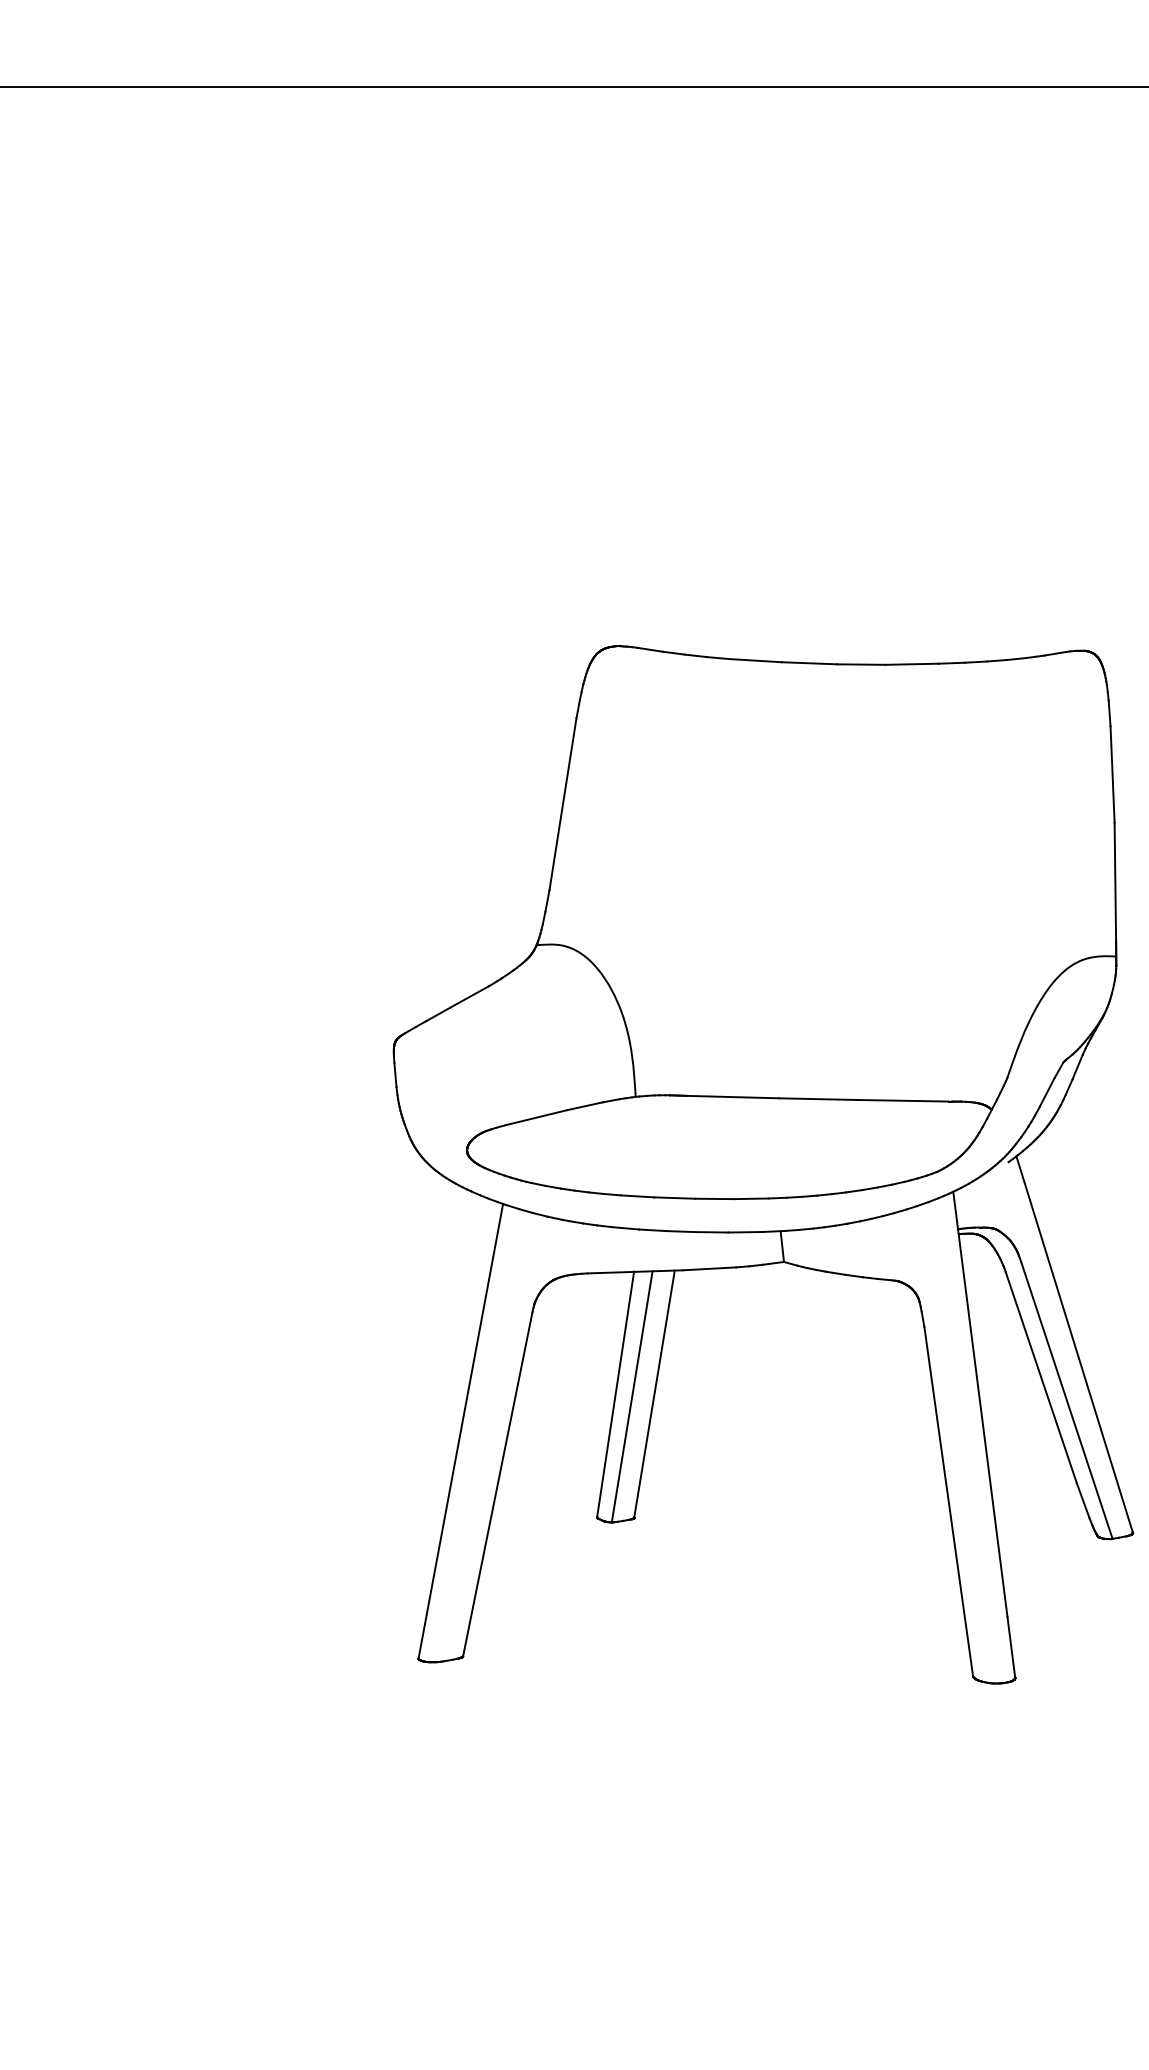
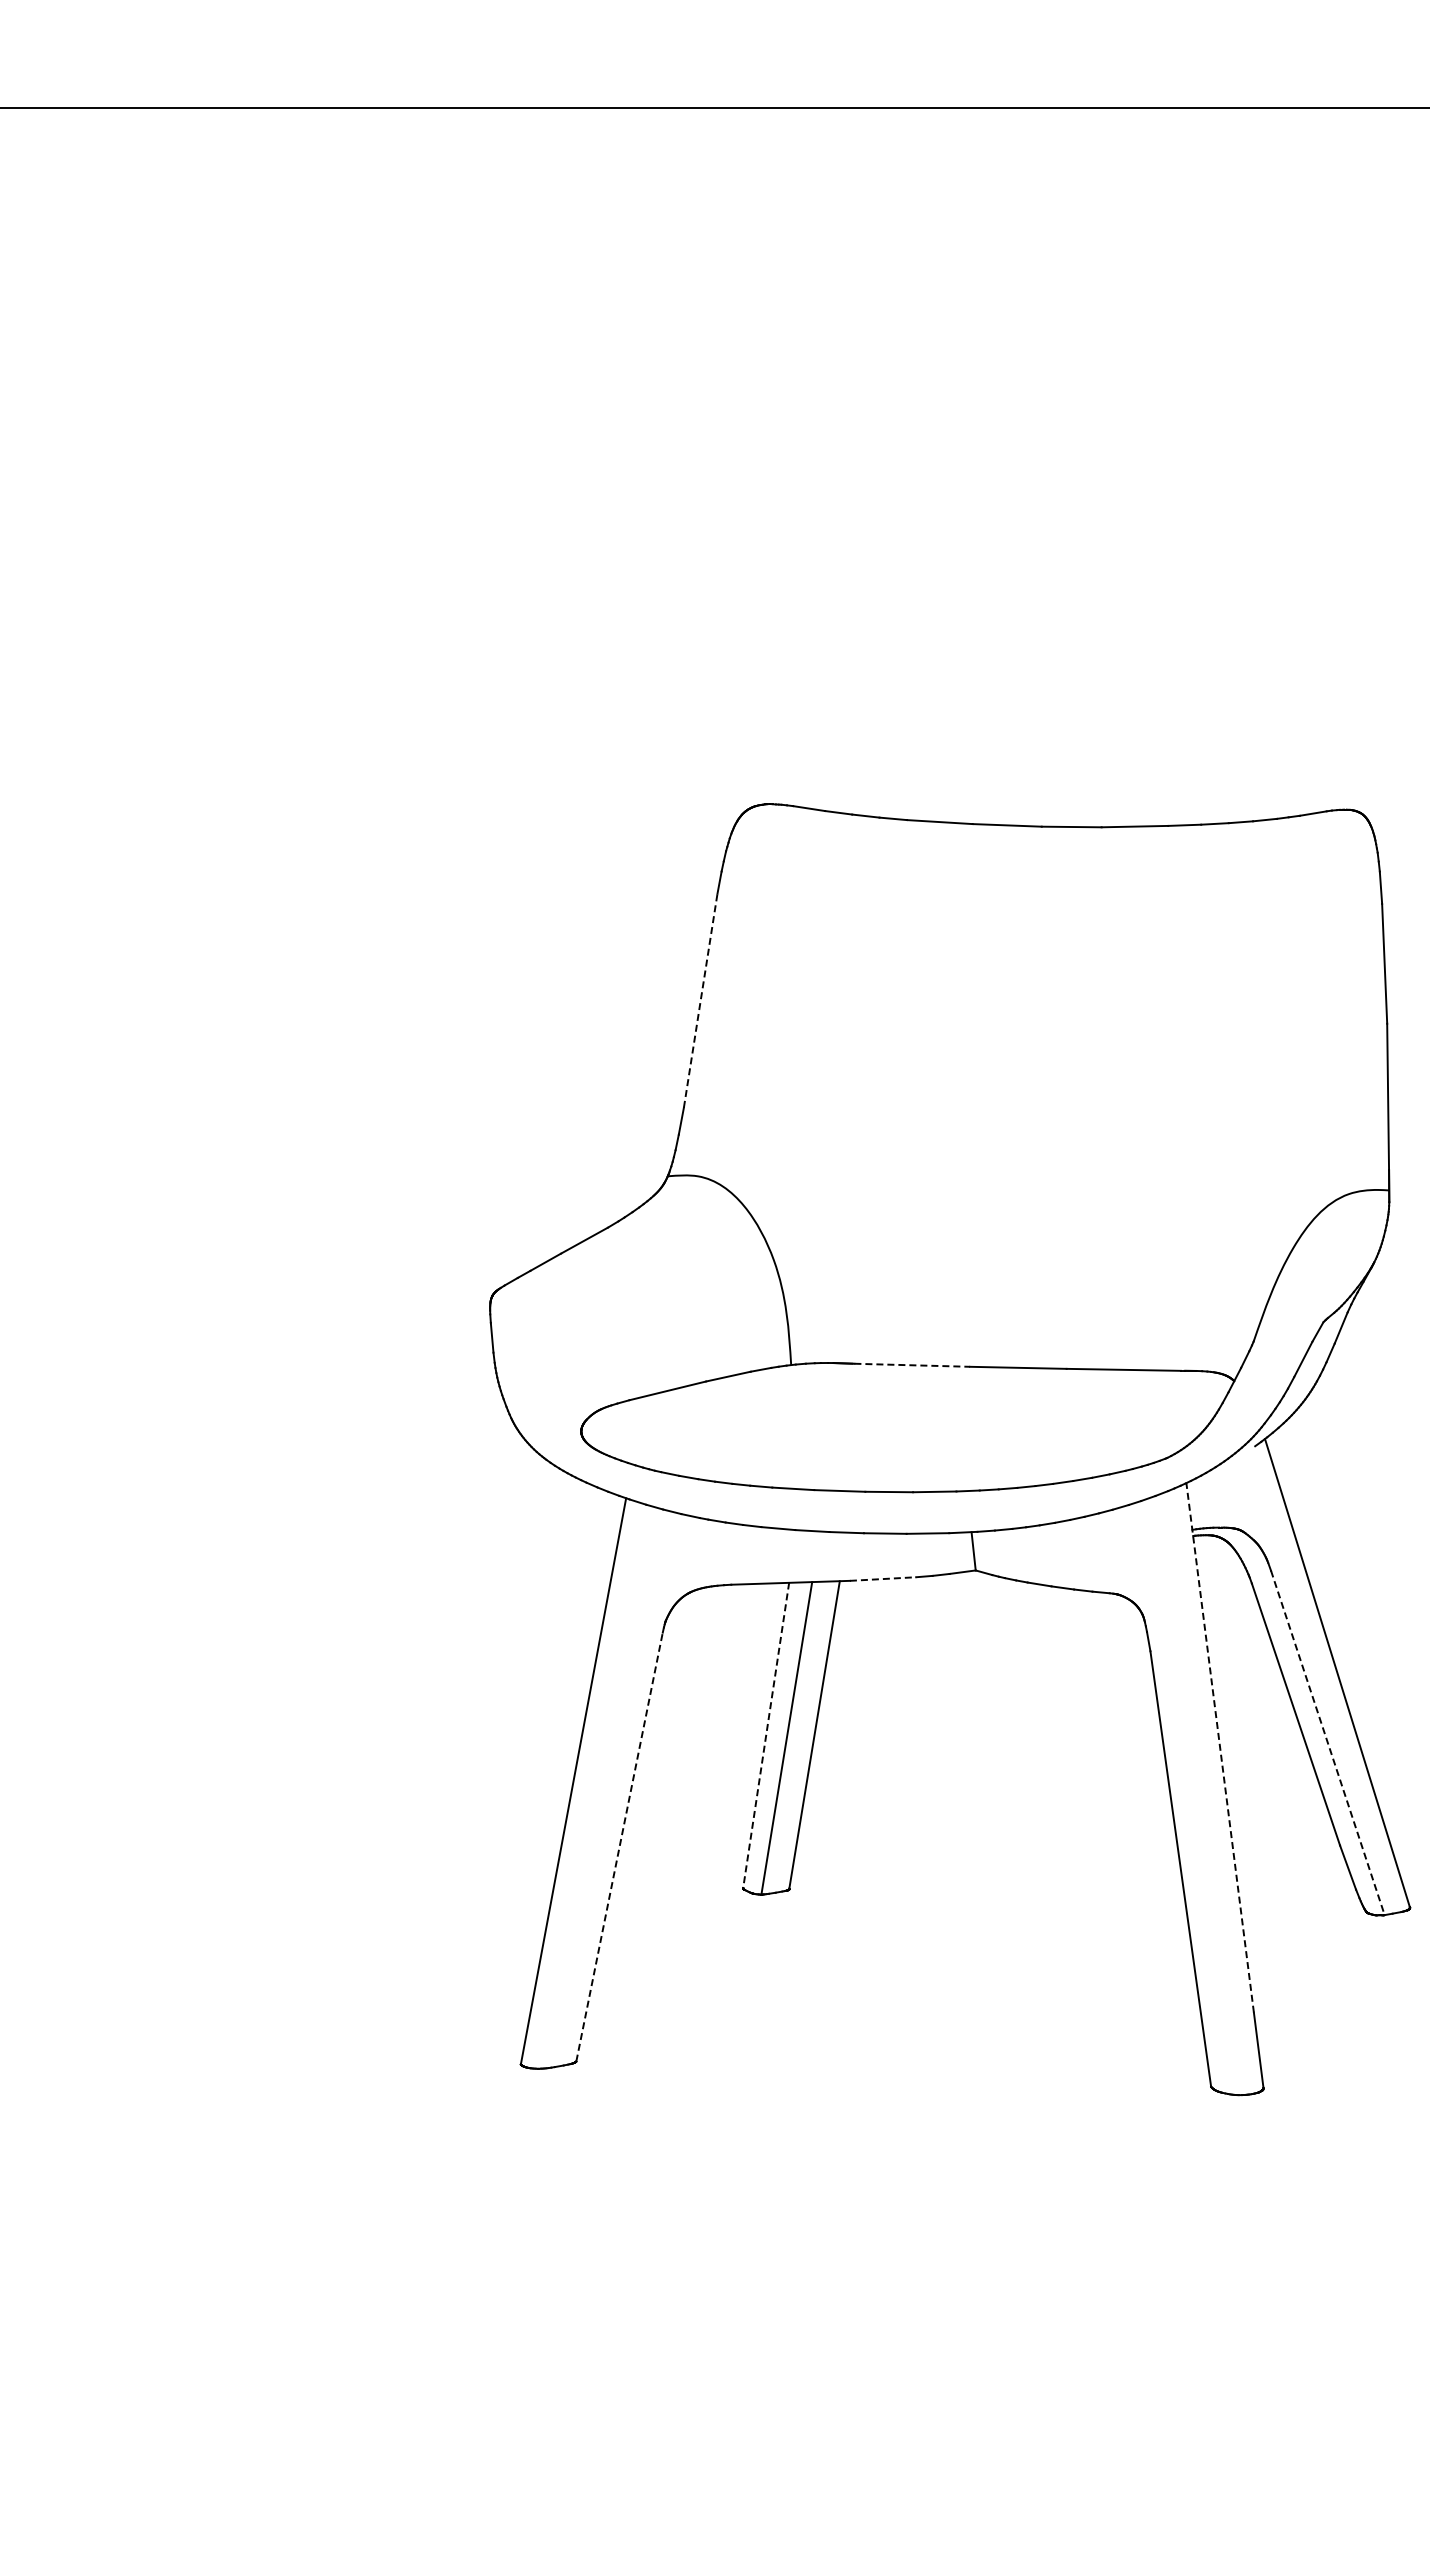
line: (562, 803) -> (700, 1000), solid -> dashed
line: (733, 1097) -> (912, 1365), solid -> dashed
line: (709, 1269) -> (883, 1579), solid -> dashed
line: (615, 1394) -> (766, 1735), solid -> dashed
line: (1067, 1400) -> (1328, 1743), solid -> dashed
line: (980, 1404) -> (1220, 1747), solid -> dashed
line: (497, 1484) -> (619, 1847), solid -> dashed

